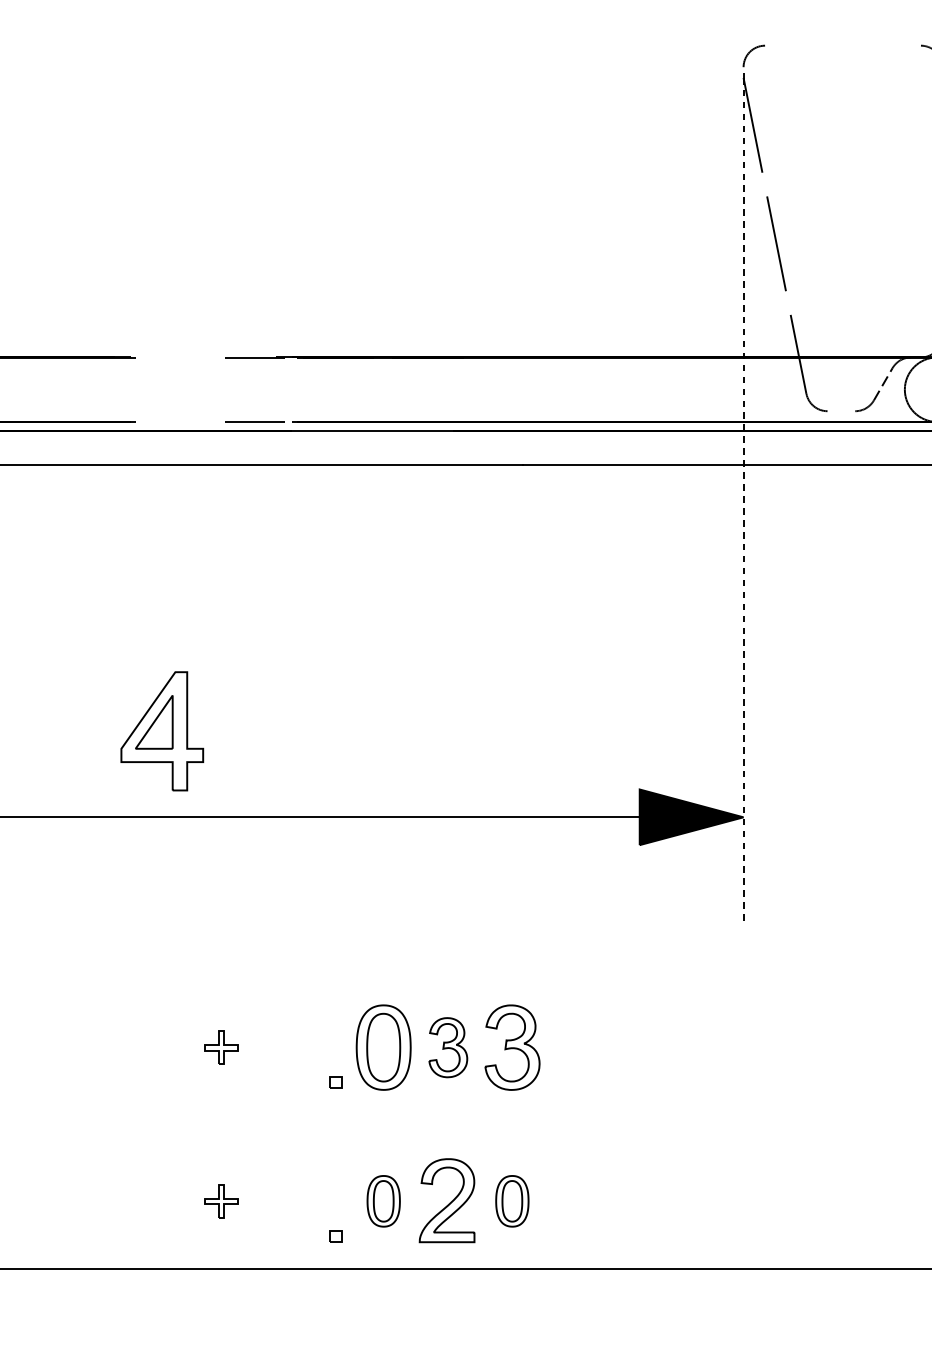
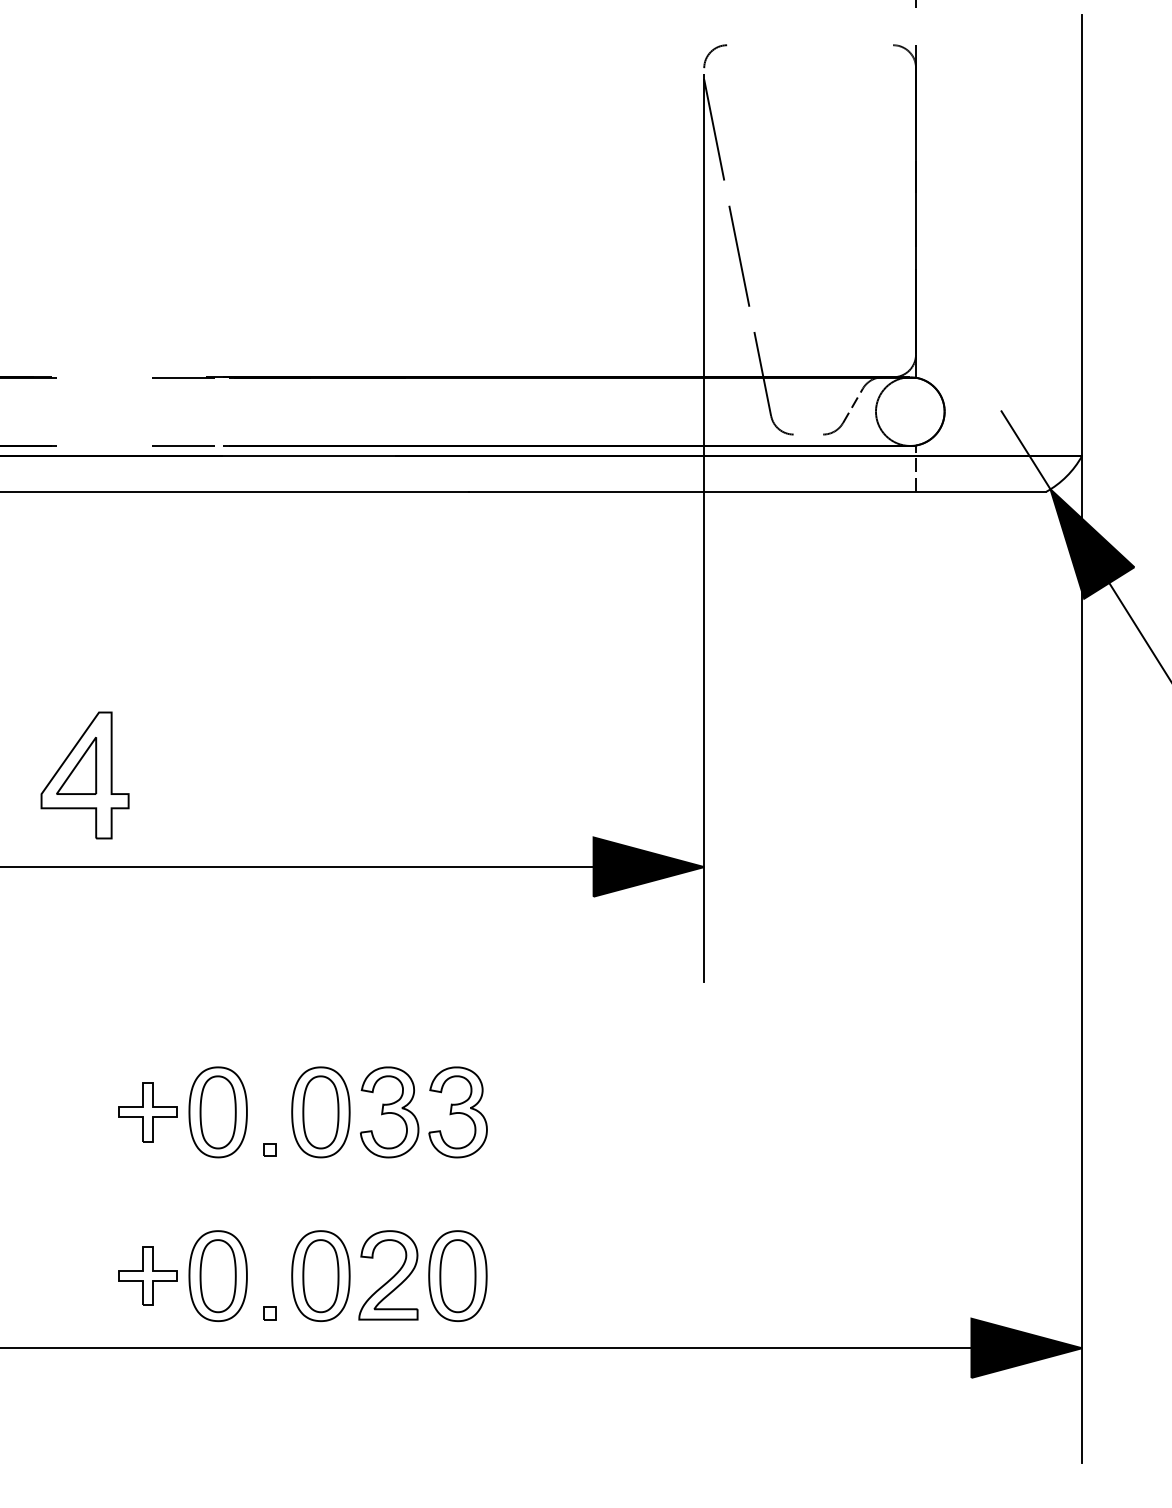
line: (743, 502) -> (704, 531), dashed -> solid
part: (220, 1047) -> (147, 1112), size x1.67
part: (286, 1047) -> (217, 1112), added
part: (448, 1047) -> (389, 1112), size x1.43
part: (220, 1200) -> (147, 1275), size x1.67
part: (383, 1200) -> (320, 1275), size x1.67
part: (511, 1200) -> (457, 1275), size x1.67
part: (286, 1201) -> (217, 1276), added

